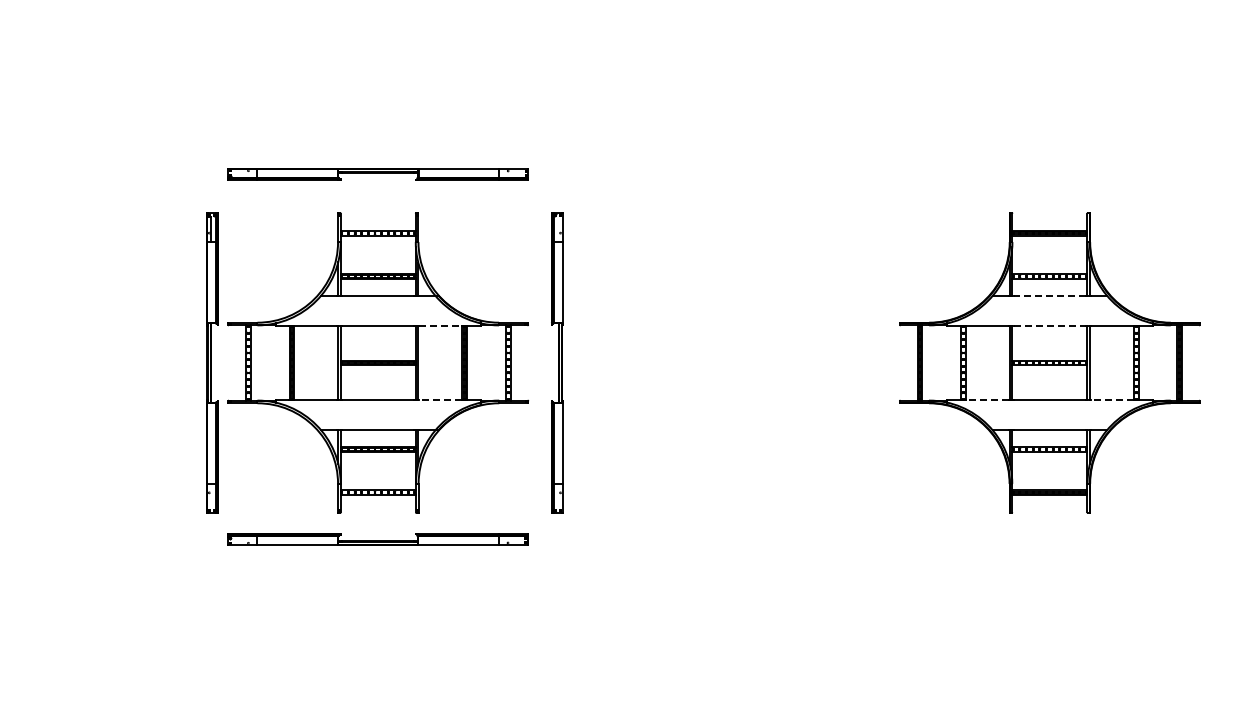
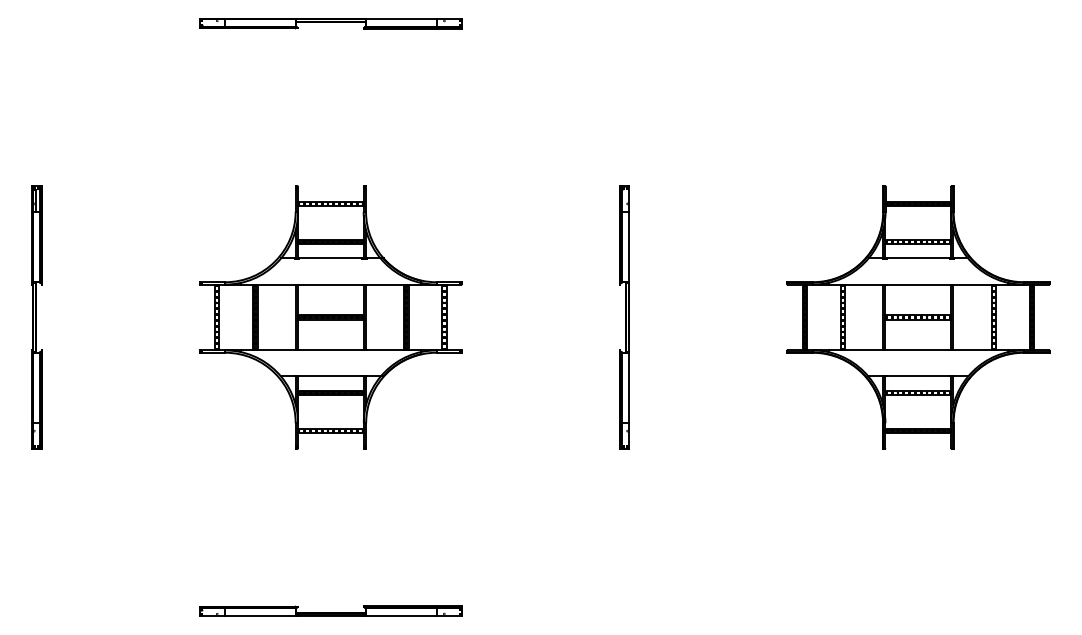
part: (377, 174) -> (330, 24), moved
line: (1049, 295) -> (917, 258), dashed -> solid
line: (440, 325) -> (385, 284), dashed -> solid
line: (1049, 325) -> (917, 284), dashed -> solid
part: (212, 362) -> (37, 317), moved
part: (557, 362) -> (624, 317), moved
line: (440, 400) -> (385, 350), dashed -> solid
line: (987, 400) -> (863, 350), dashed -> solid
line: (1112, 400) -> (973, 350), dashed -> solid
part: (377, 539) -> (330, 610), moved

